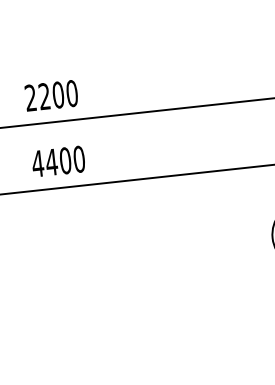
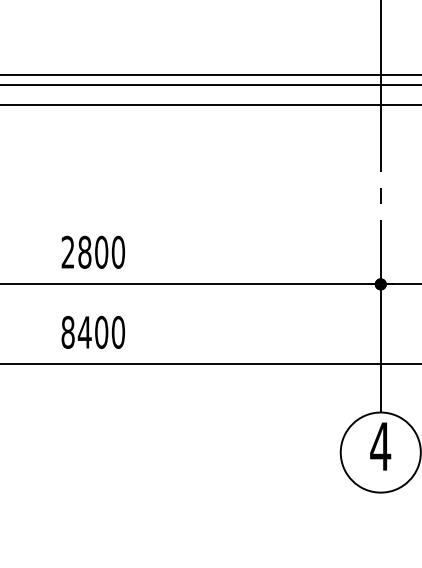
text: (44, 95) -> (84, 251), 2200 -> 2800
text: (37, 163) -> (67, 331), 4400 -> 8400

